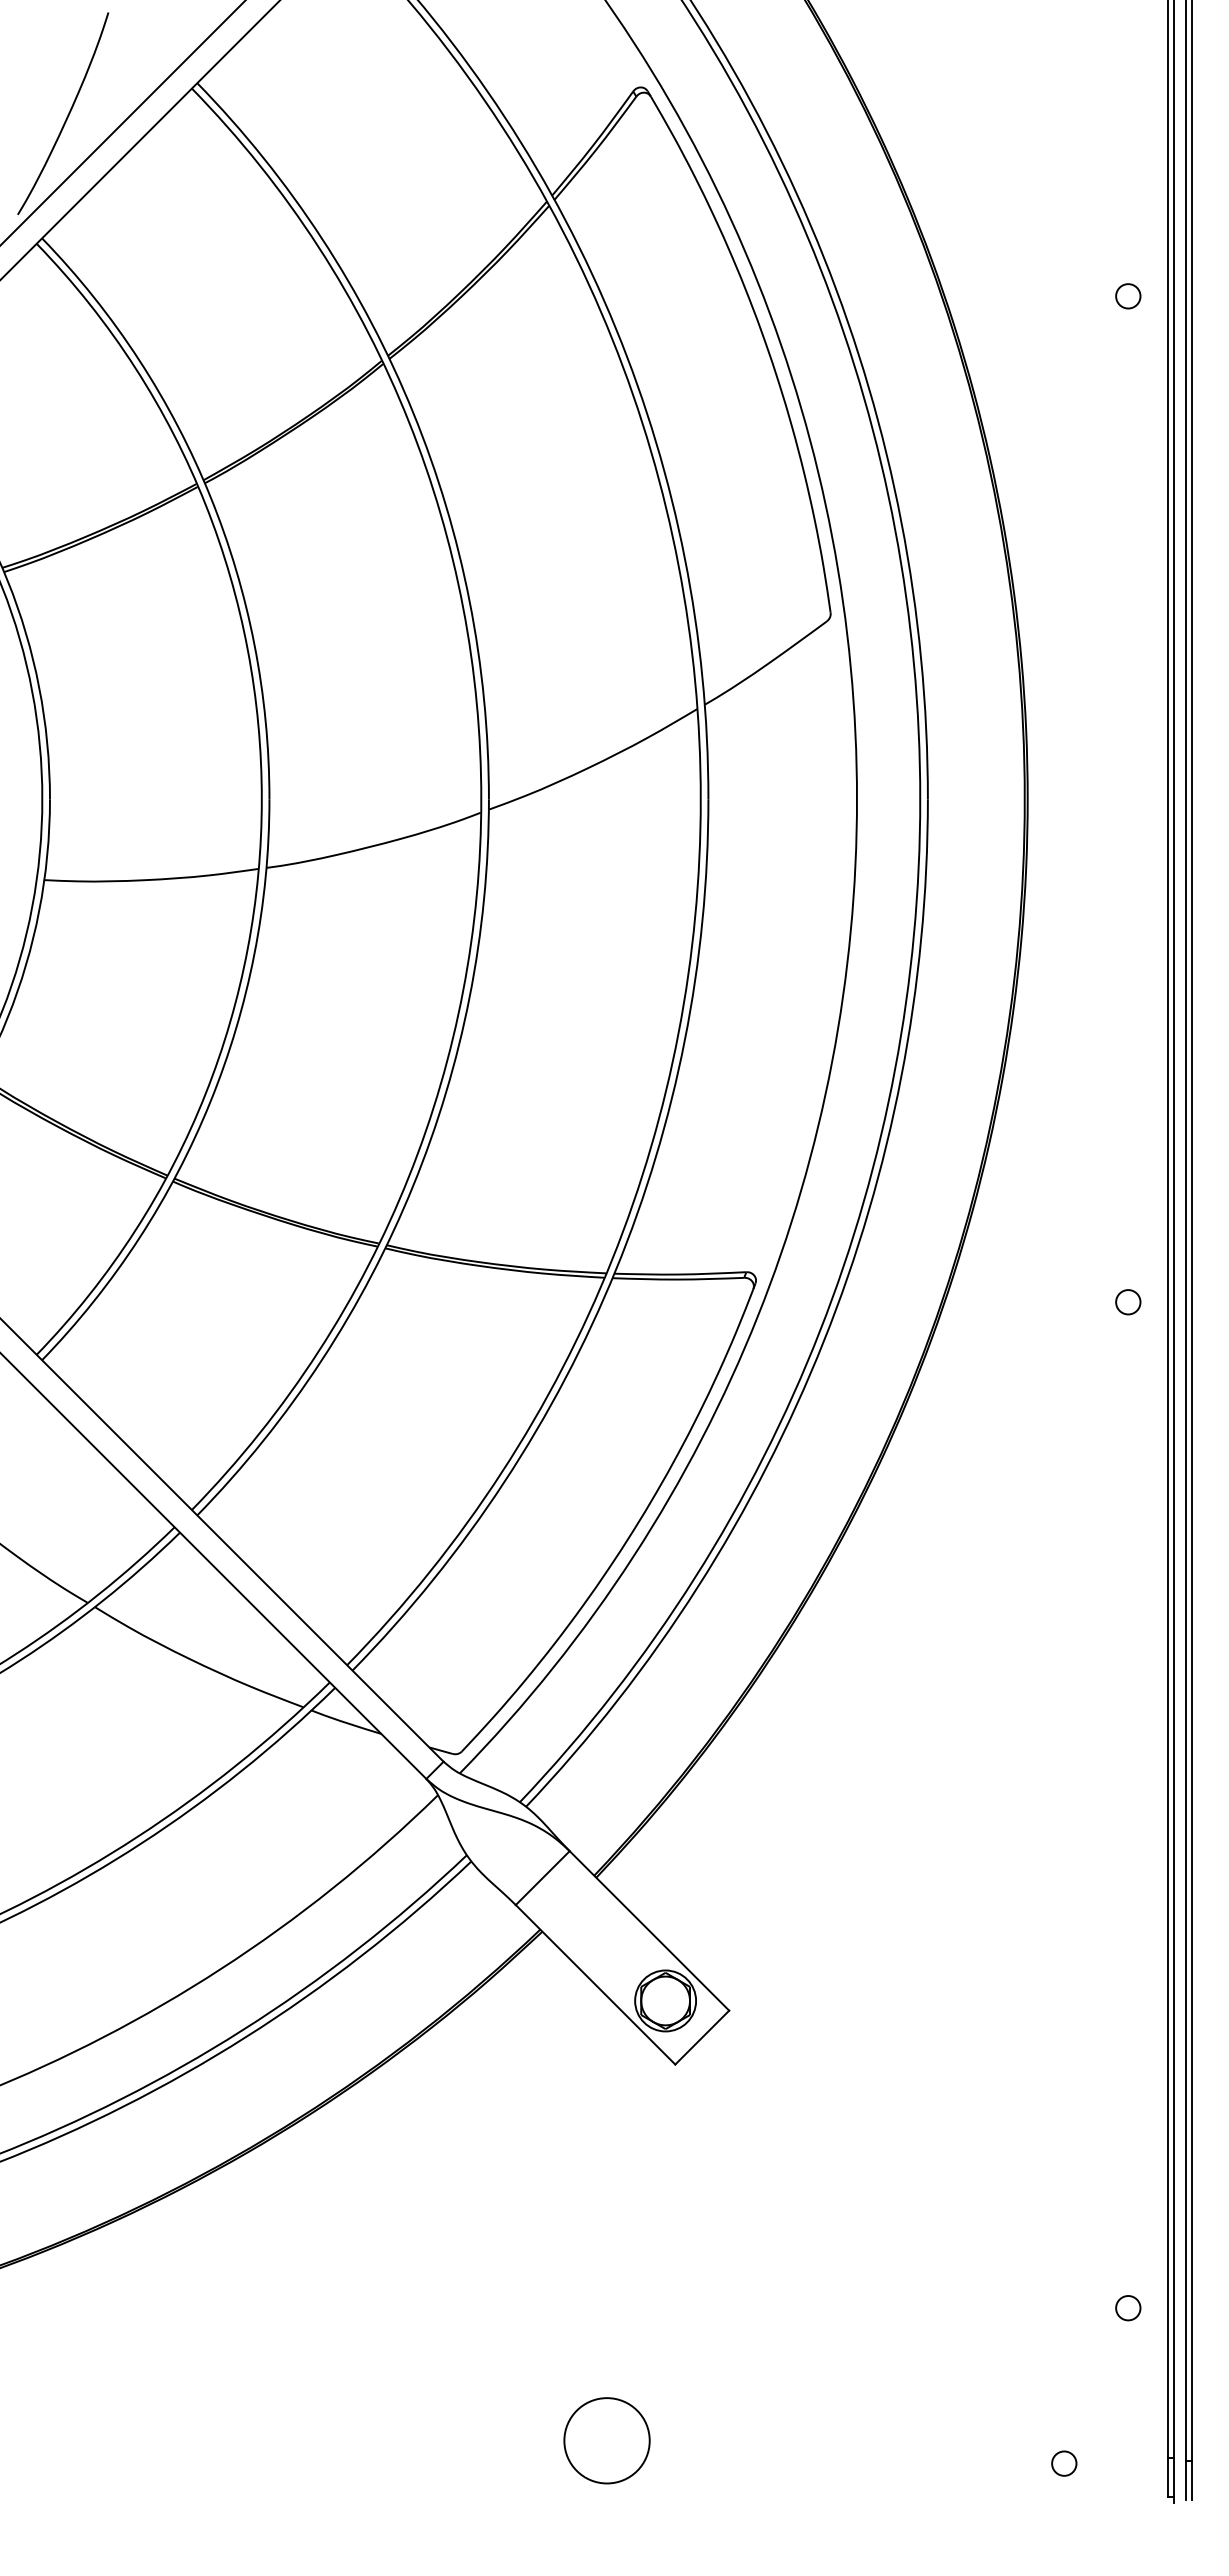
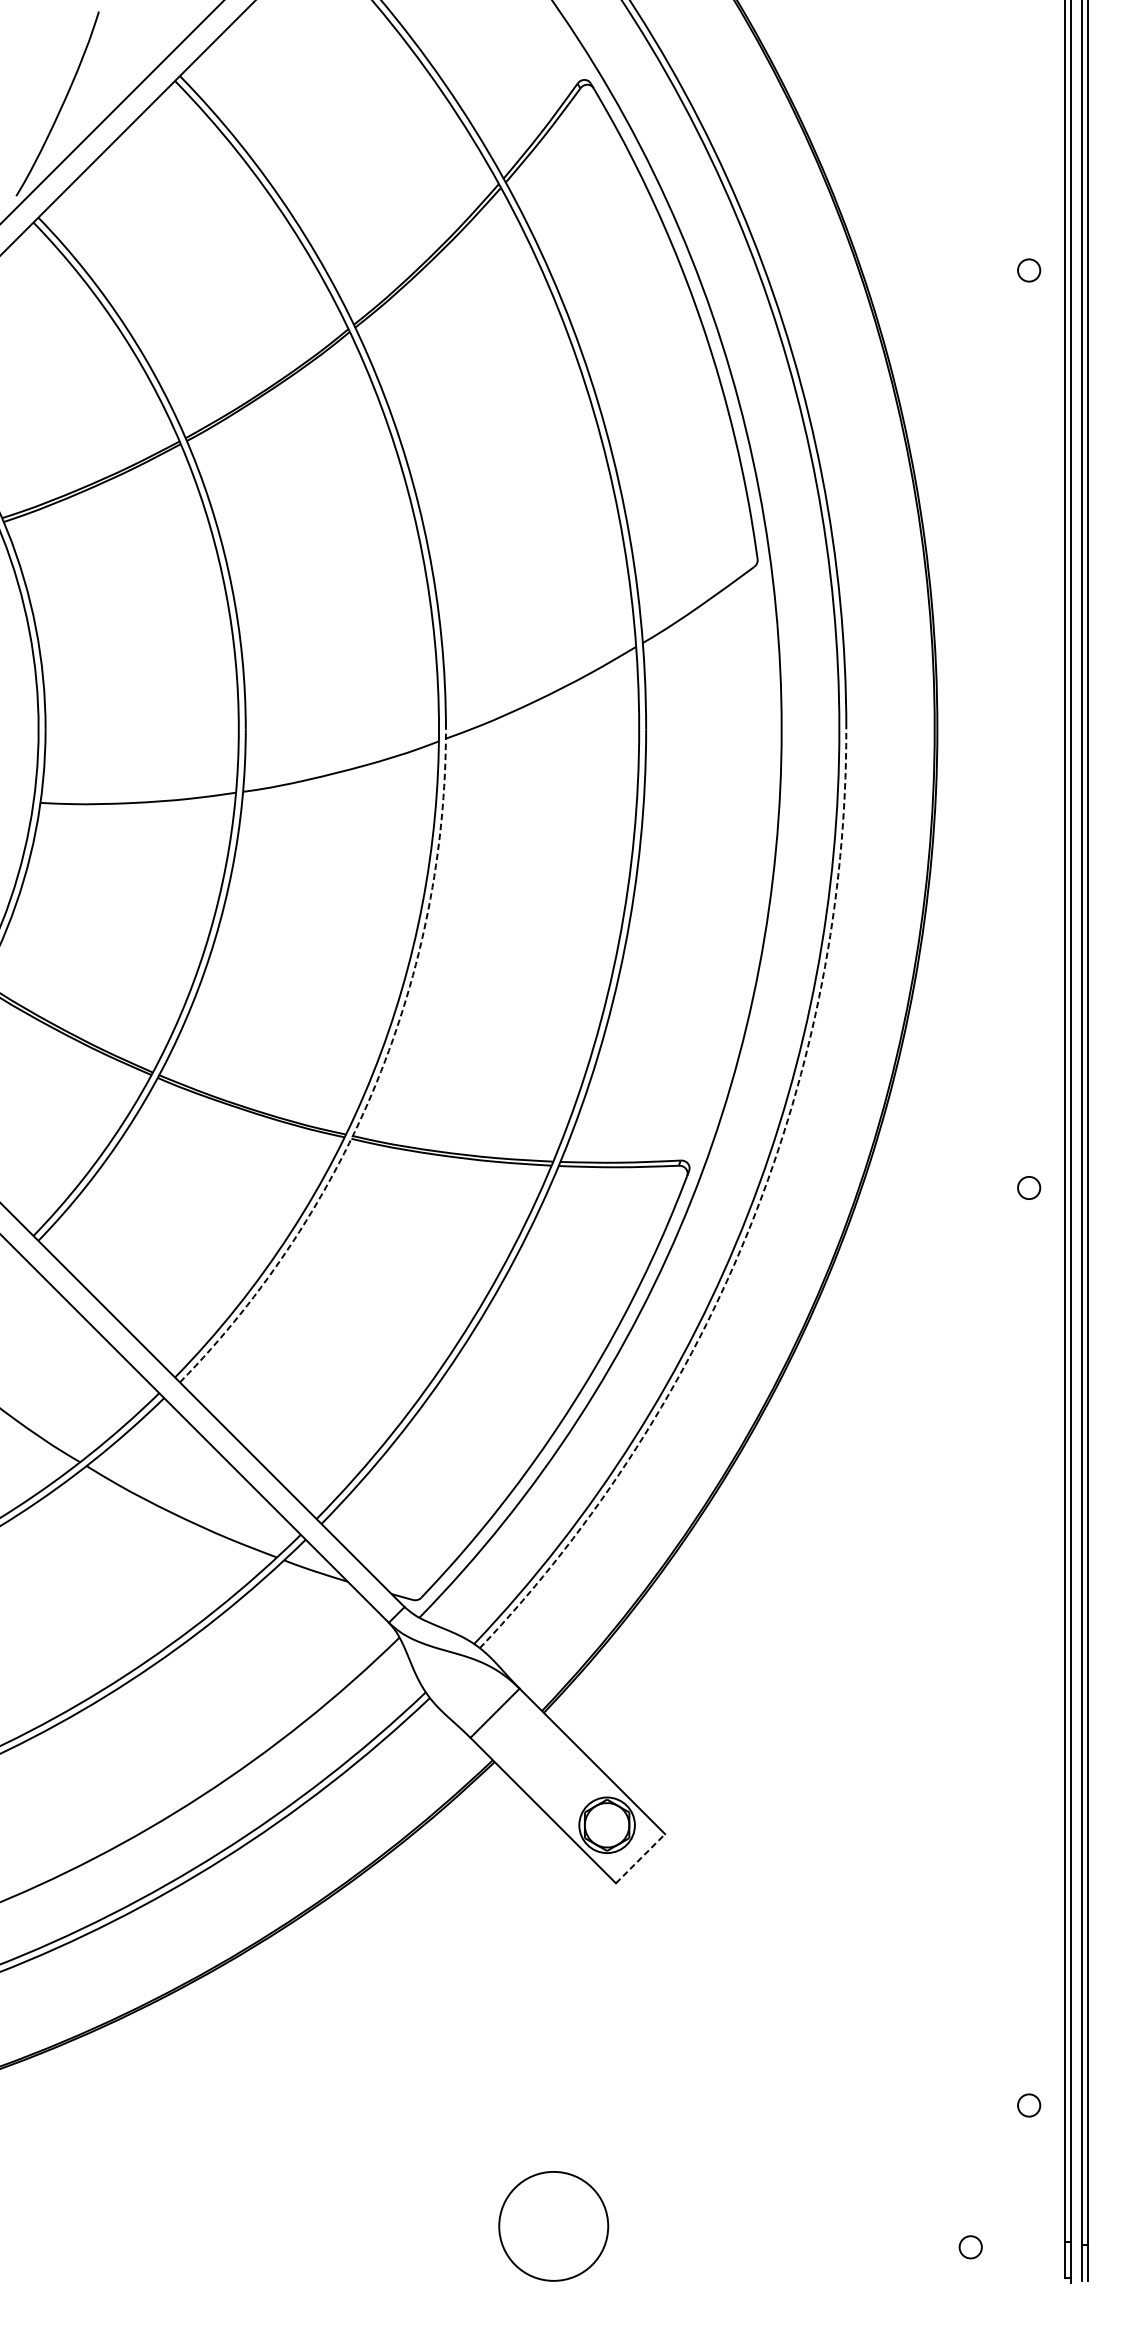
arc: (413, 1185) -> (377, 1081), solid -> dashed
arc: (823, 1341) -> (751, 1223), solid -> dashed
line: (702, 2037) -> (640, 1858), solid -> dashed
circle: (606, 2440) -> (553, 2226), size x1.4

